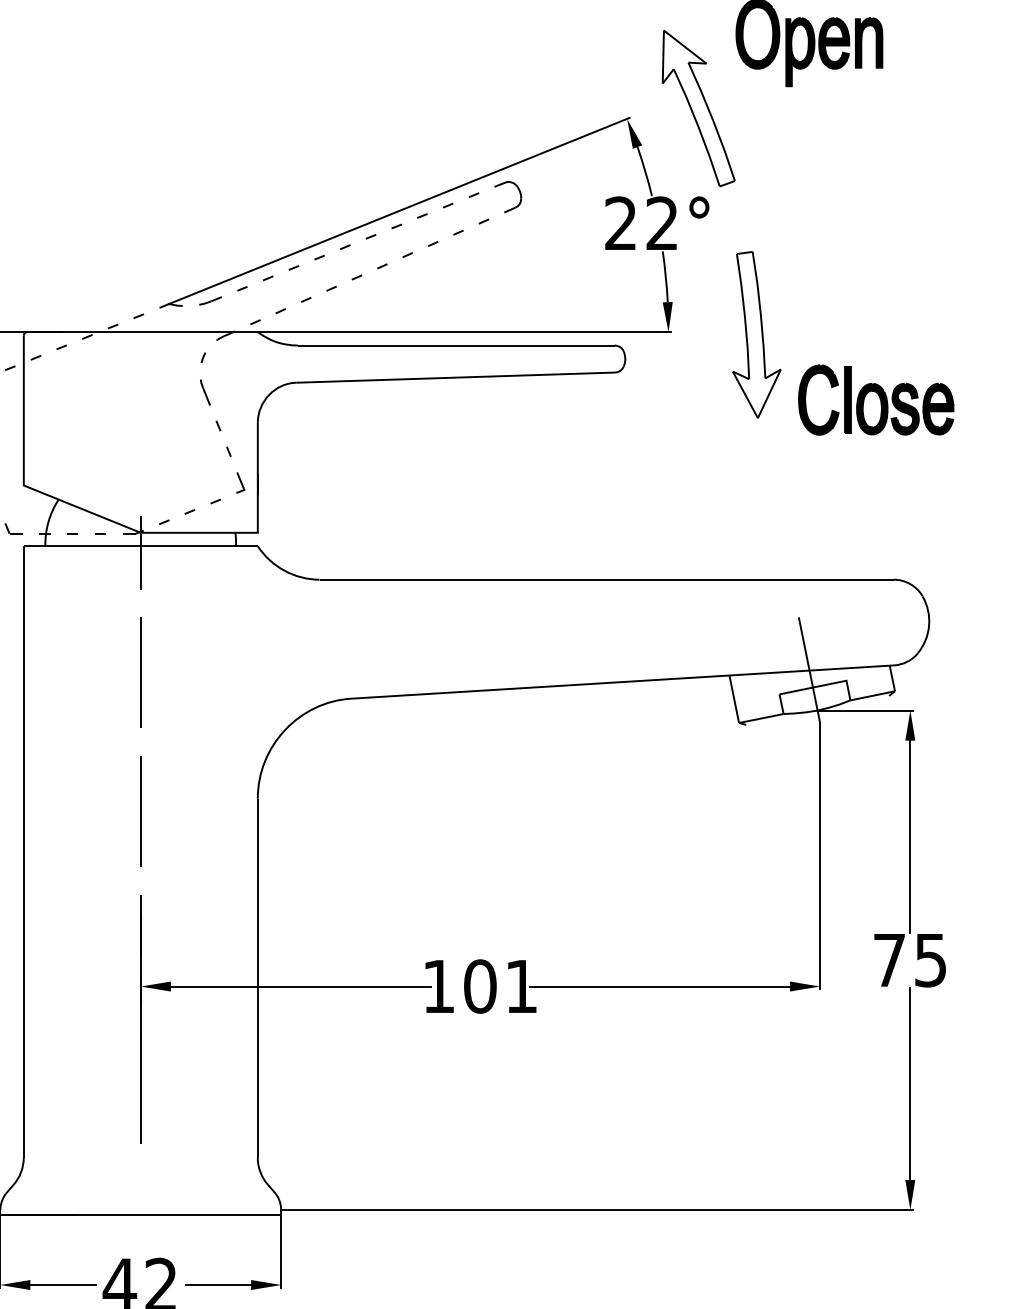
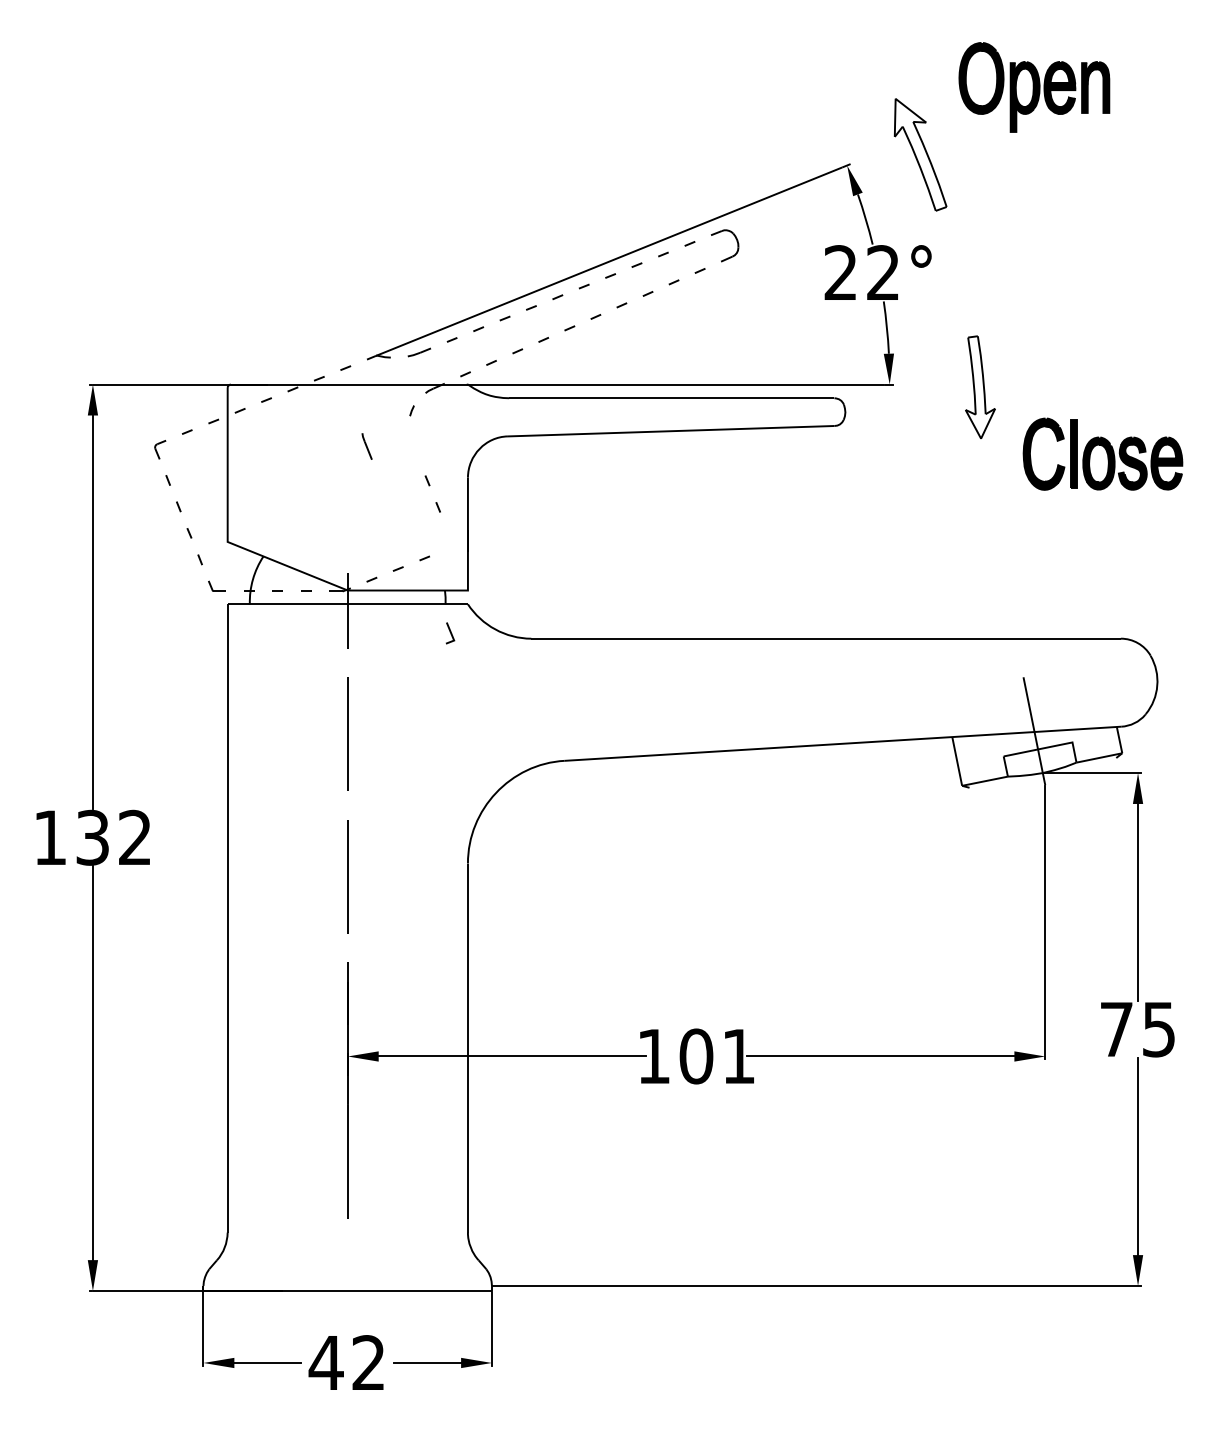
part: (698, 108) -> (920, 154), size x0.7
part: (756, 335) -> (980, 387), size x0.6
line: (204, 392) -> (366, 446), moved
line: (240, 483) -> (450, 633), moved

